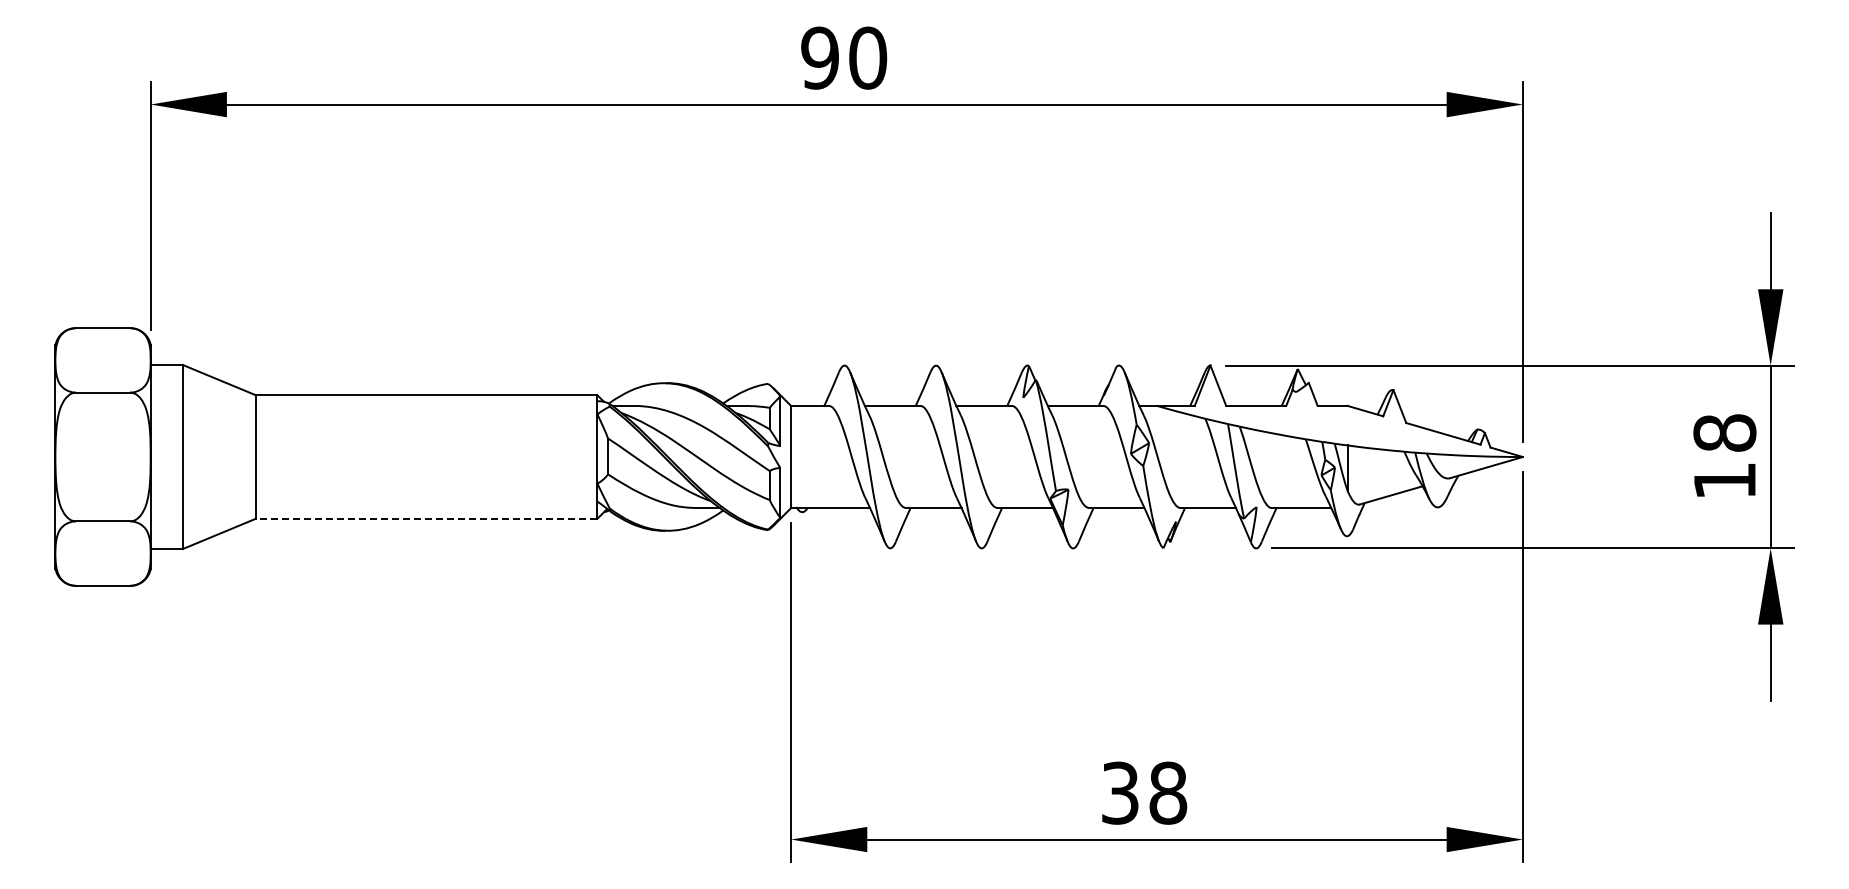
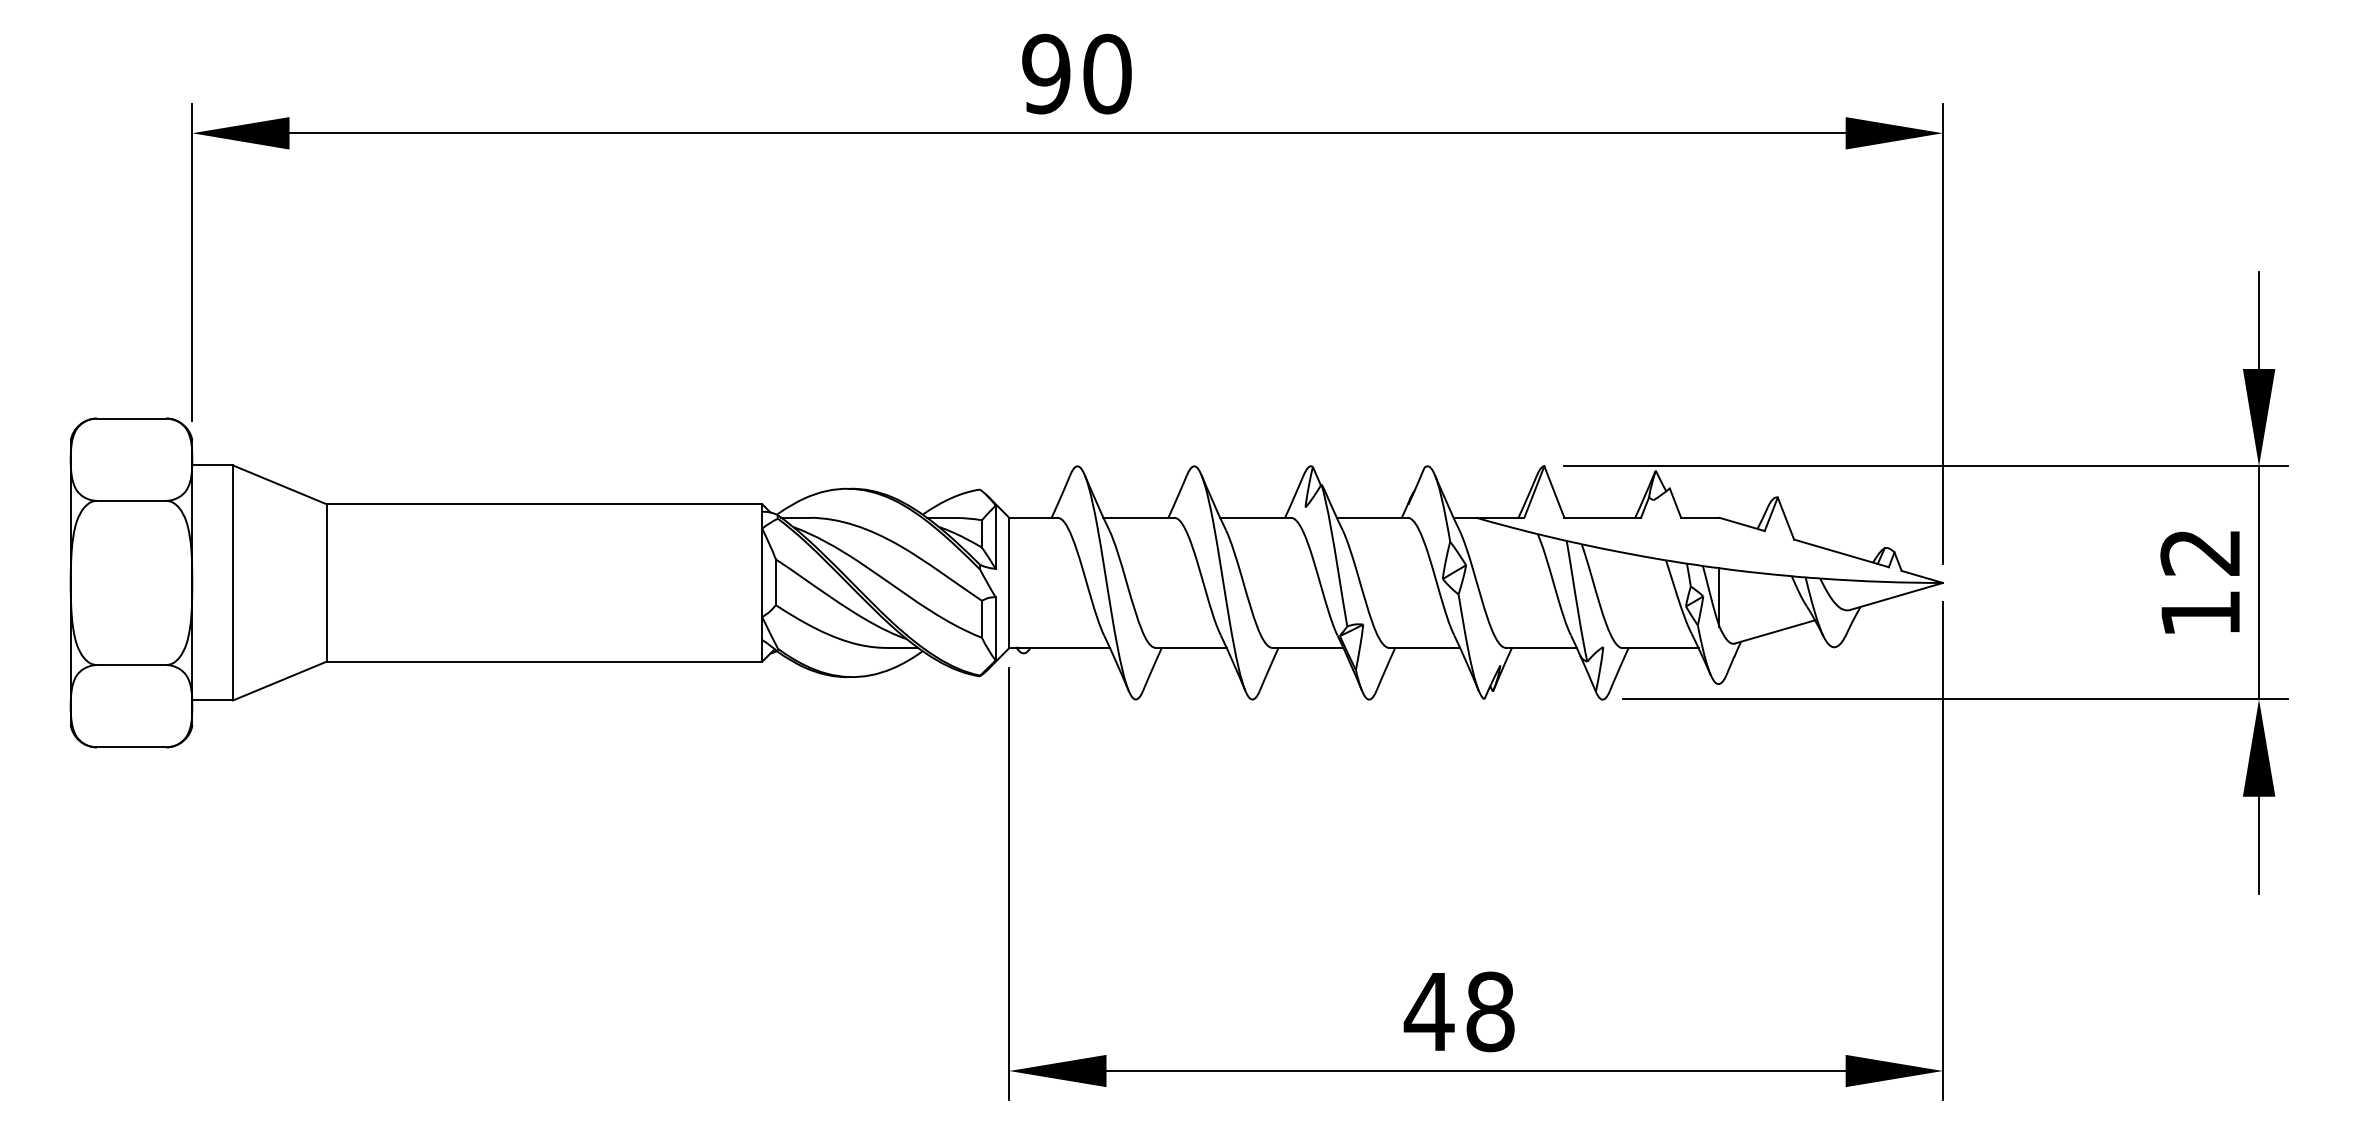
text: (1724, 432) -> (2200, 551), 18 -> 12
line: (426, 518) -> (544, 661), dashed -> solid
text: (1120, 792) -> (1429, 1010), 38 -> 48

